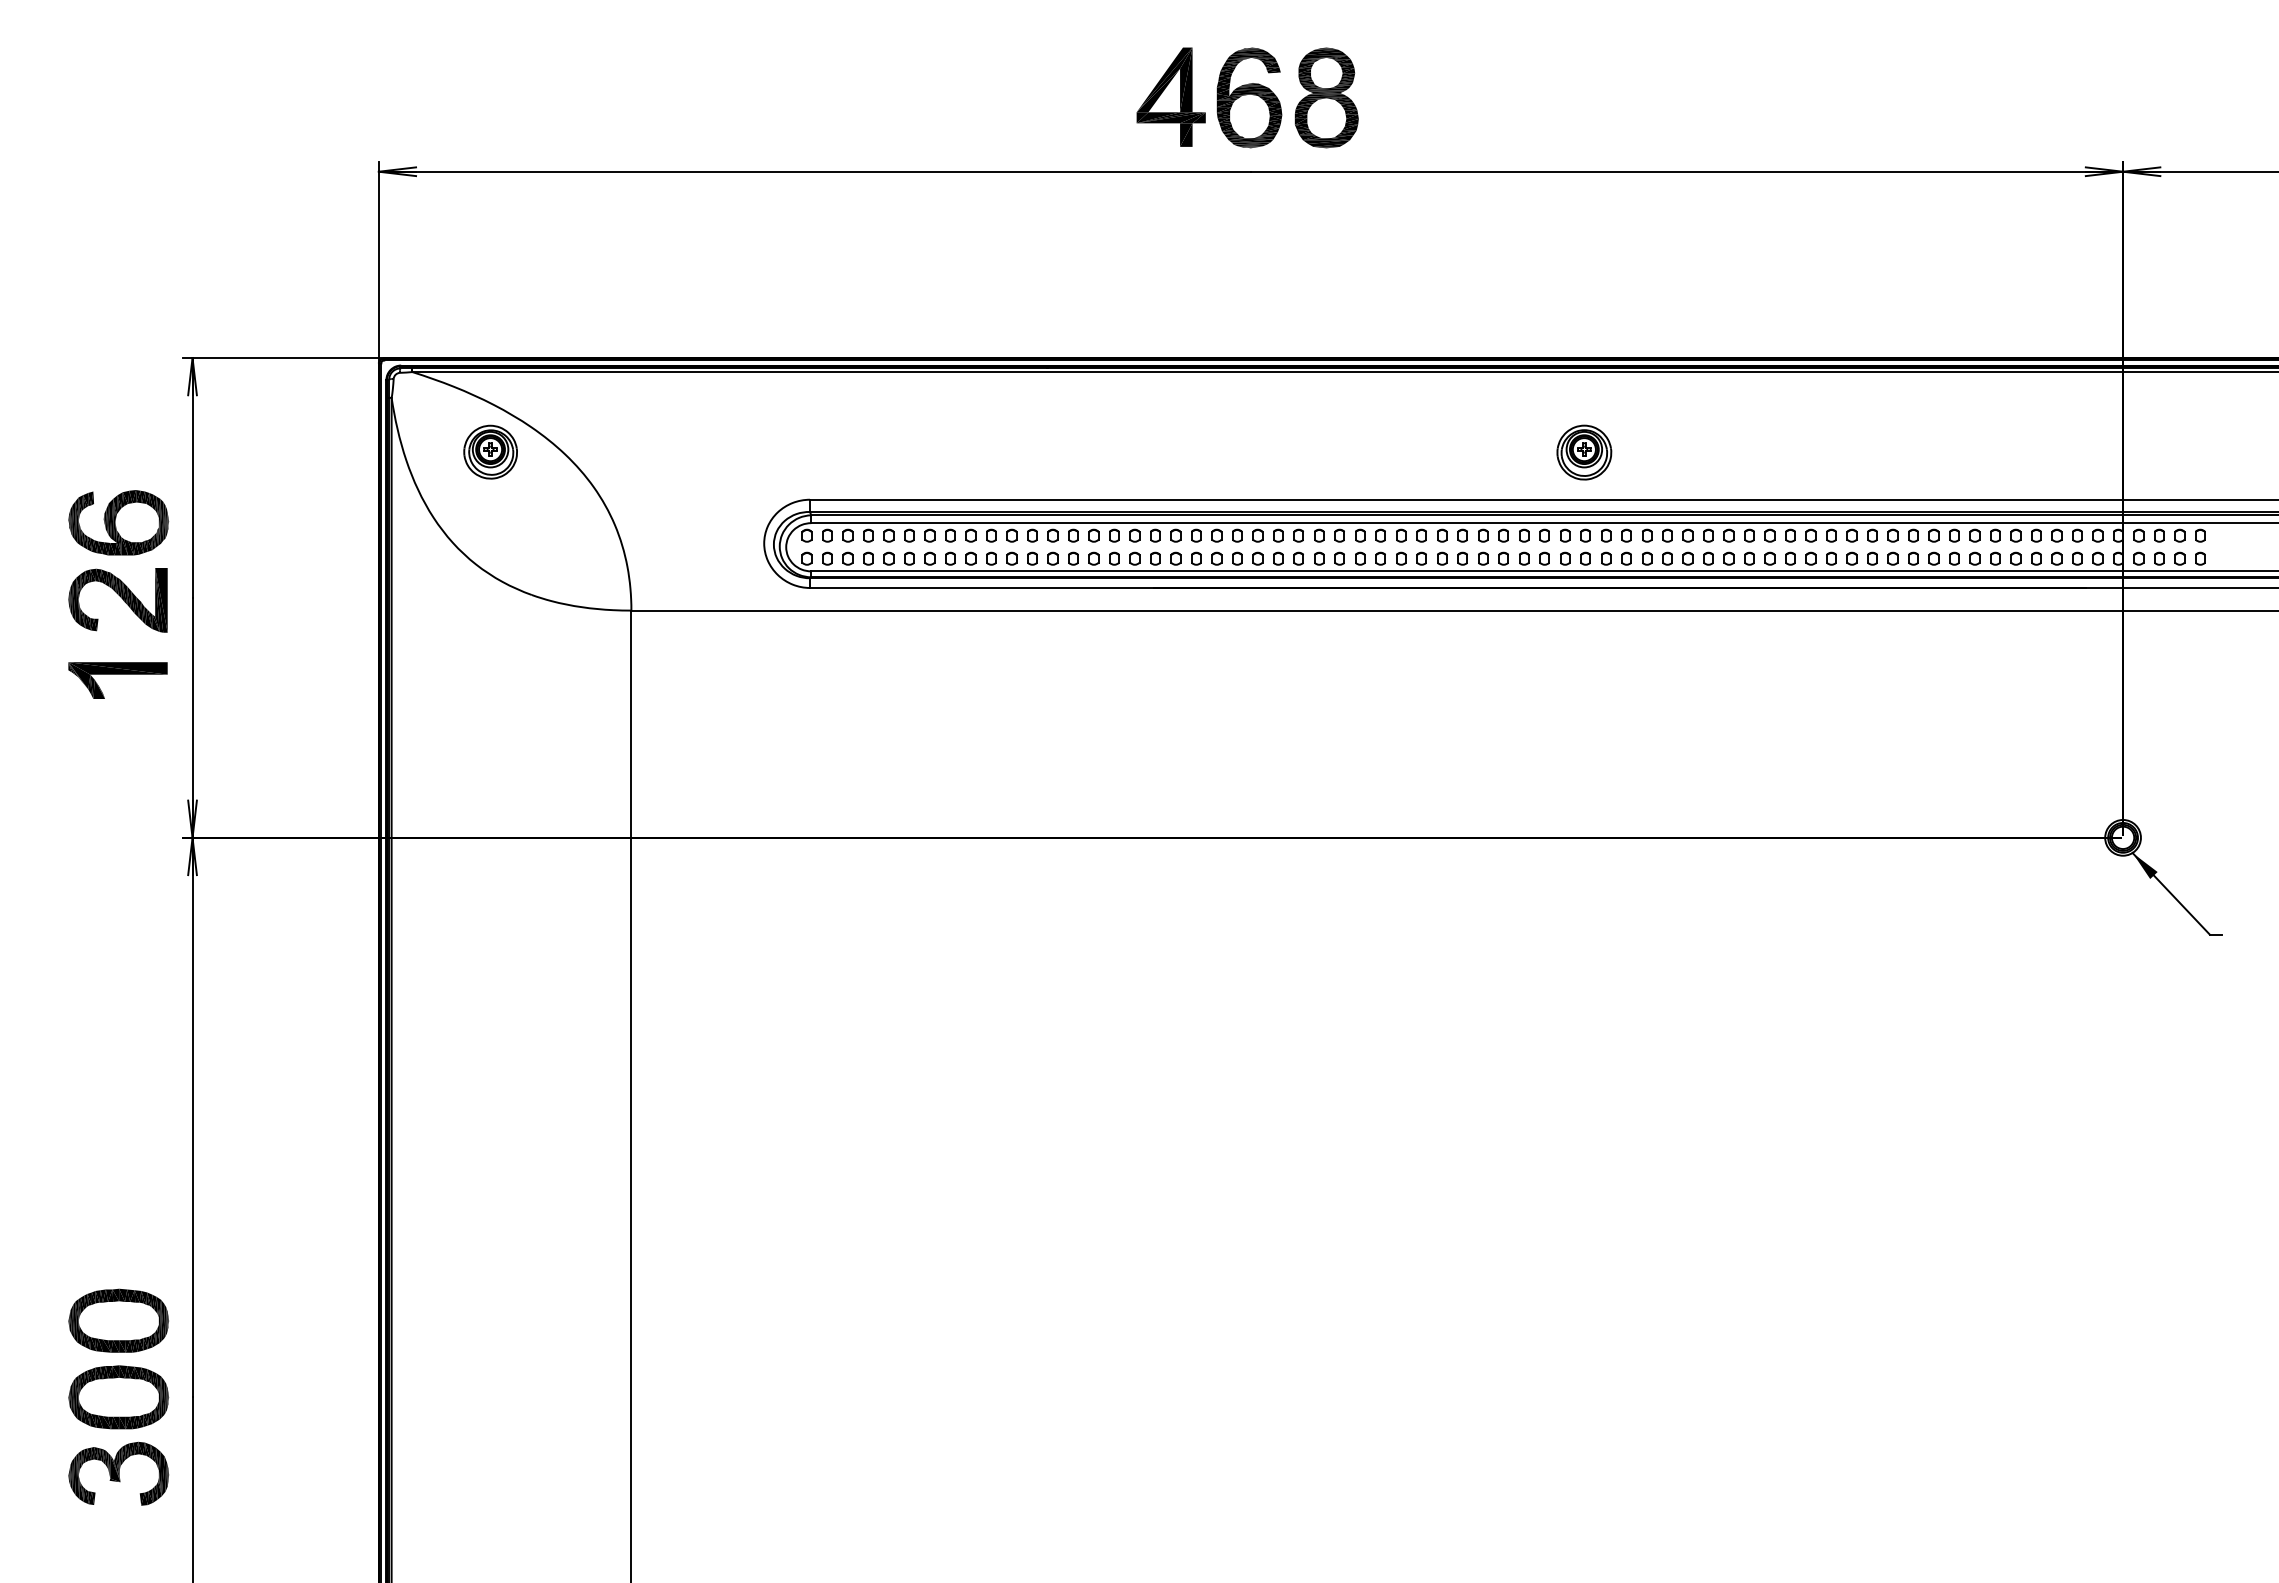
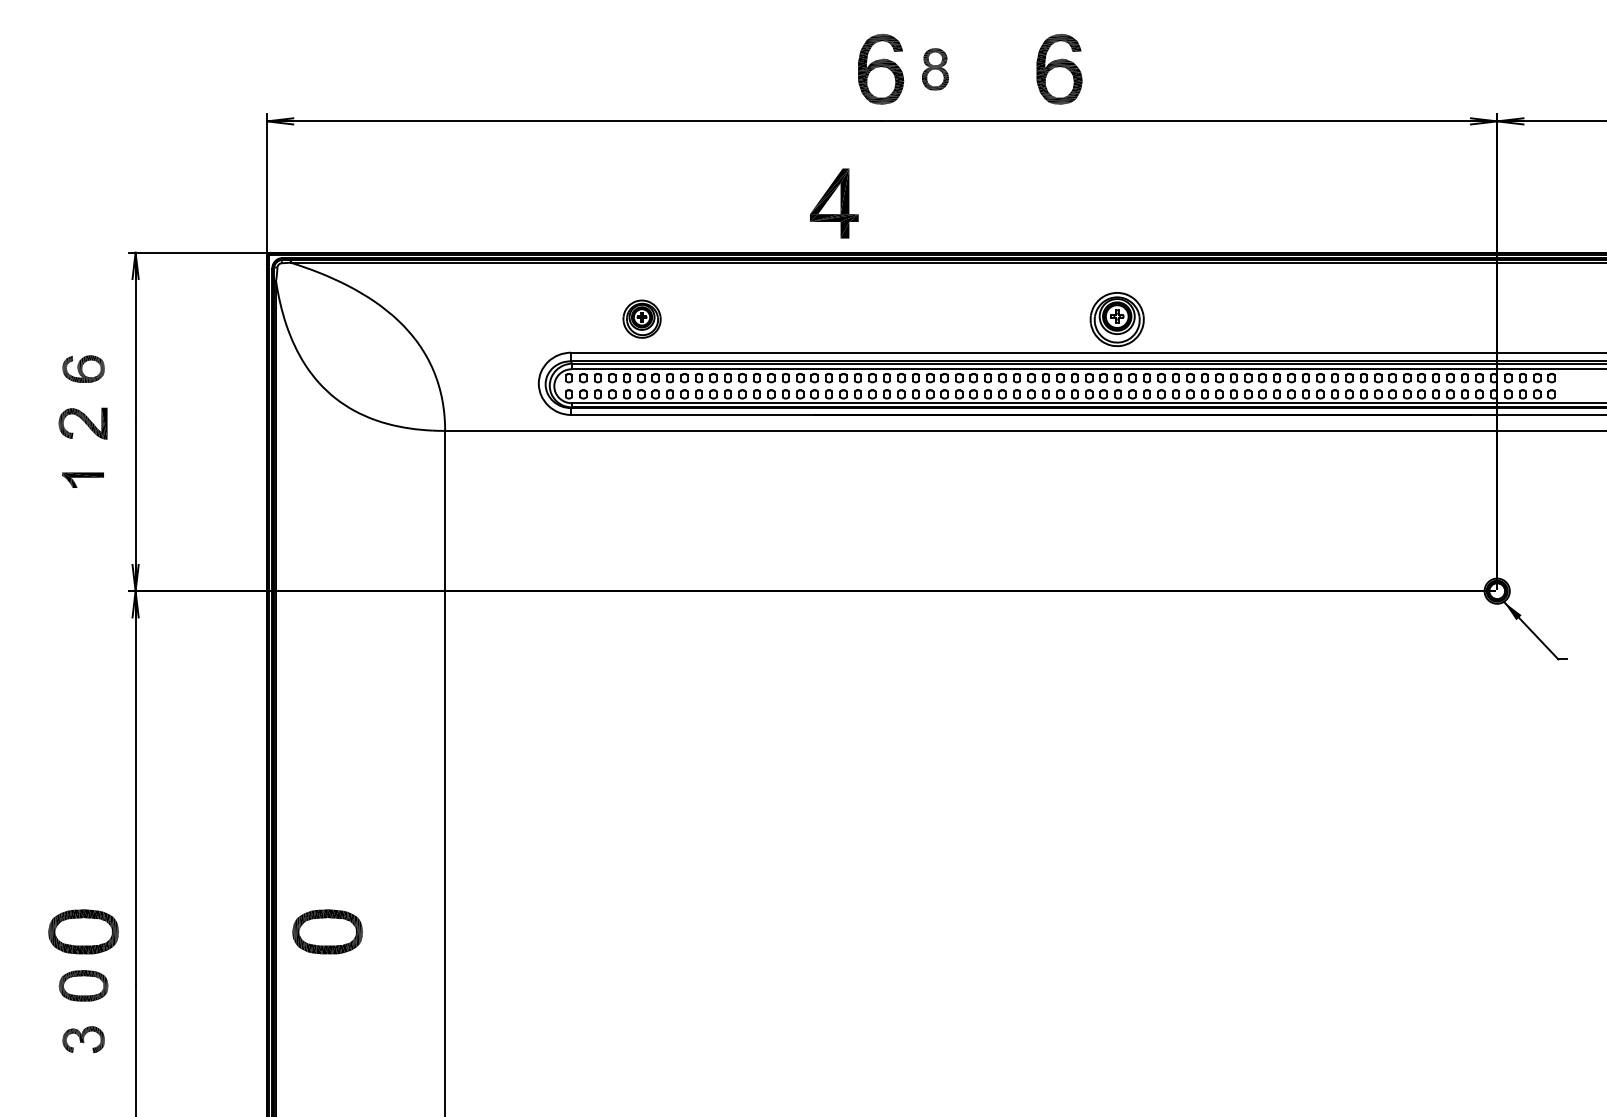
part: (1170, 96) -> (833, 203), moved
part: (1326, 97) -> (935, 69), size x0.6
part: (1502, 97) -> (1059, 69), added
part: (490, 451) -> (641, 318), moved
part: (1584, 452) -> (1117, 319), size x1.4
part: (118, 522) -> (83, 368), size x0.6
part: (117, 600) -> (82, 423), size x0.7
part: (117, 680) -> (82, 480), size x0.6
part: (464, 1320) -> (327, 931), added
part: (118, 1397) -> (83, 985), size x0.7
part: (118, 1473) -> (83, 1039), size x0.6

